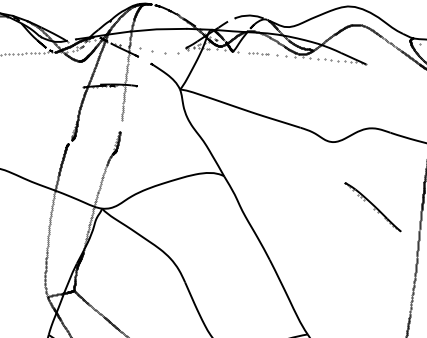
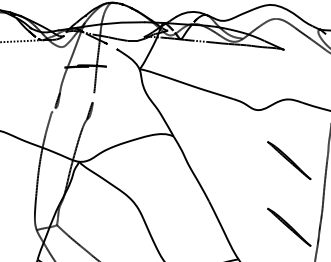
part: (372, 293) -> (288, 227), added

